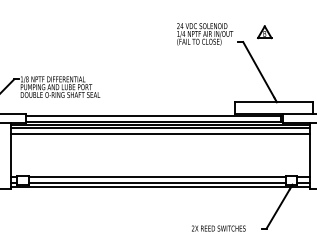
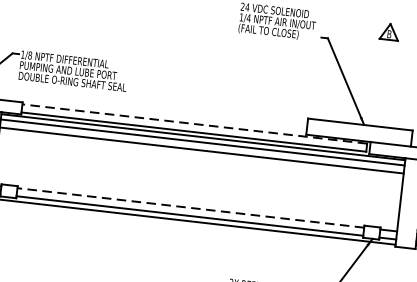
part: (264, 32) -> (389, 32), moved
line: (152, 115) -> (193, 123), solid -> dashed
line: (156, 177) -> (189, 208), solid -> dashed

